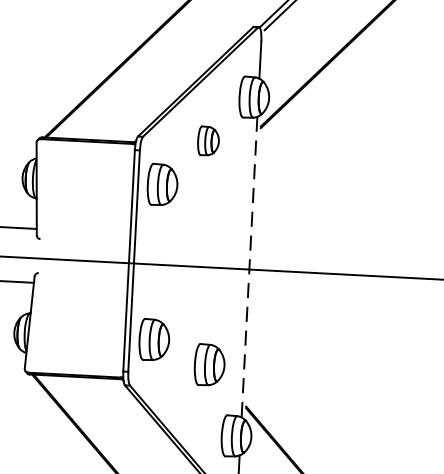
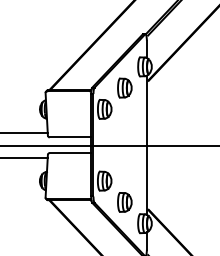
part: (207, 139) -> (124, 87), size x1.43
line: (85, 241) -> (70, 137), added
line: (248, 267) -> (146, 145), dashed -> solid
line: (83, 276) -> (70, 153), added
part: (208, 365) -> (124, 202), moved

